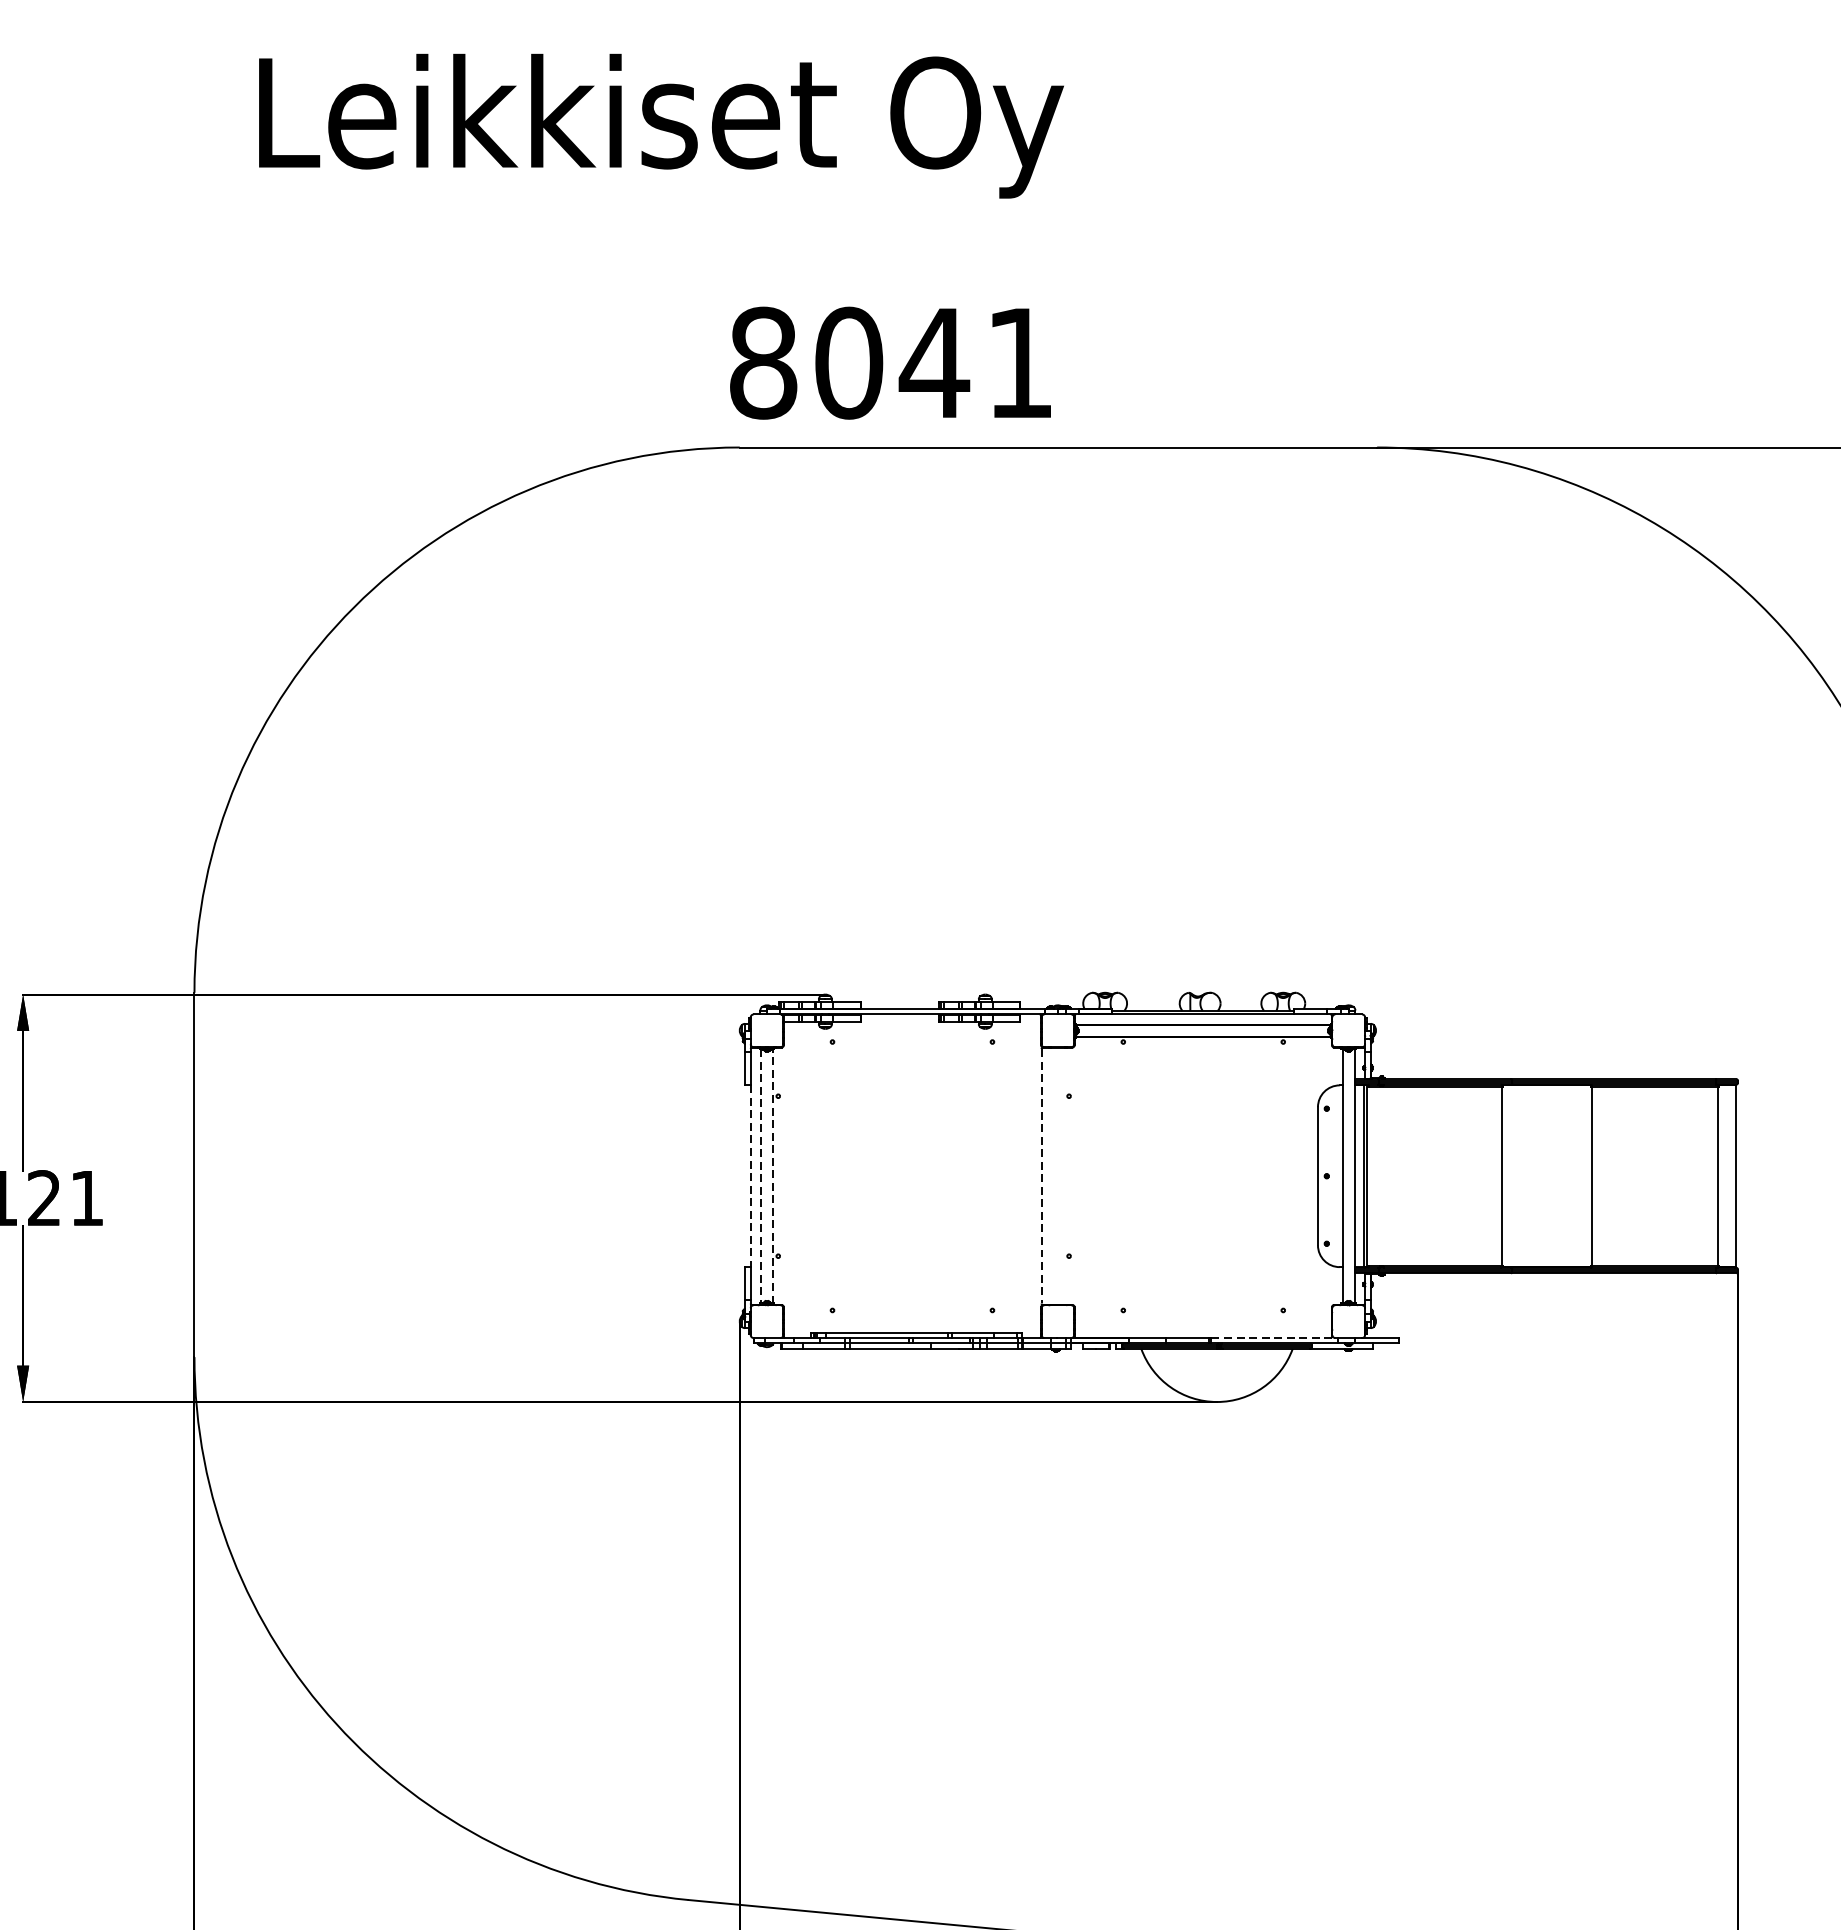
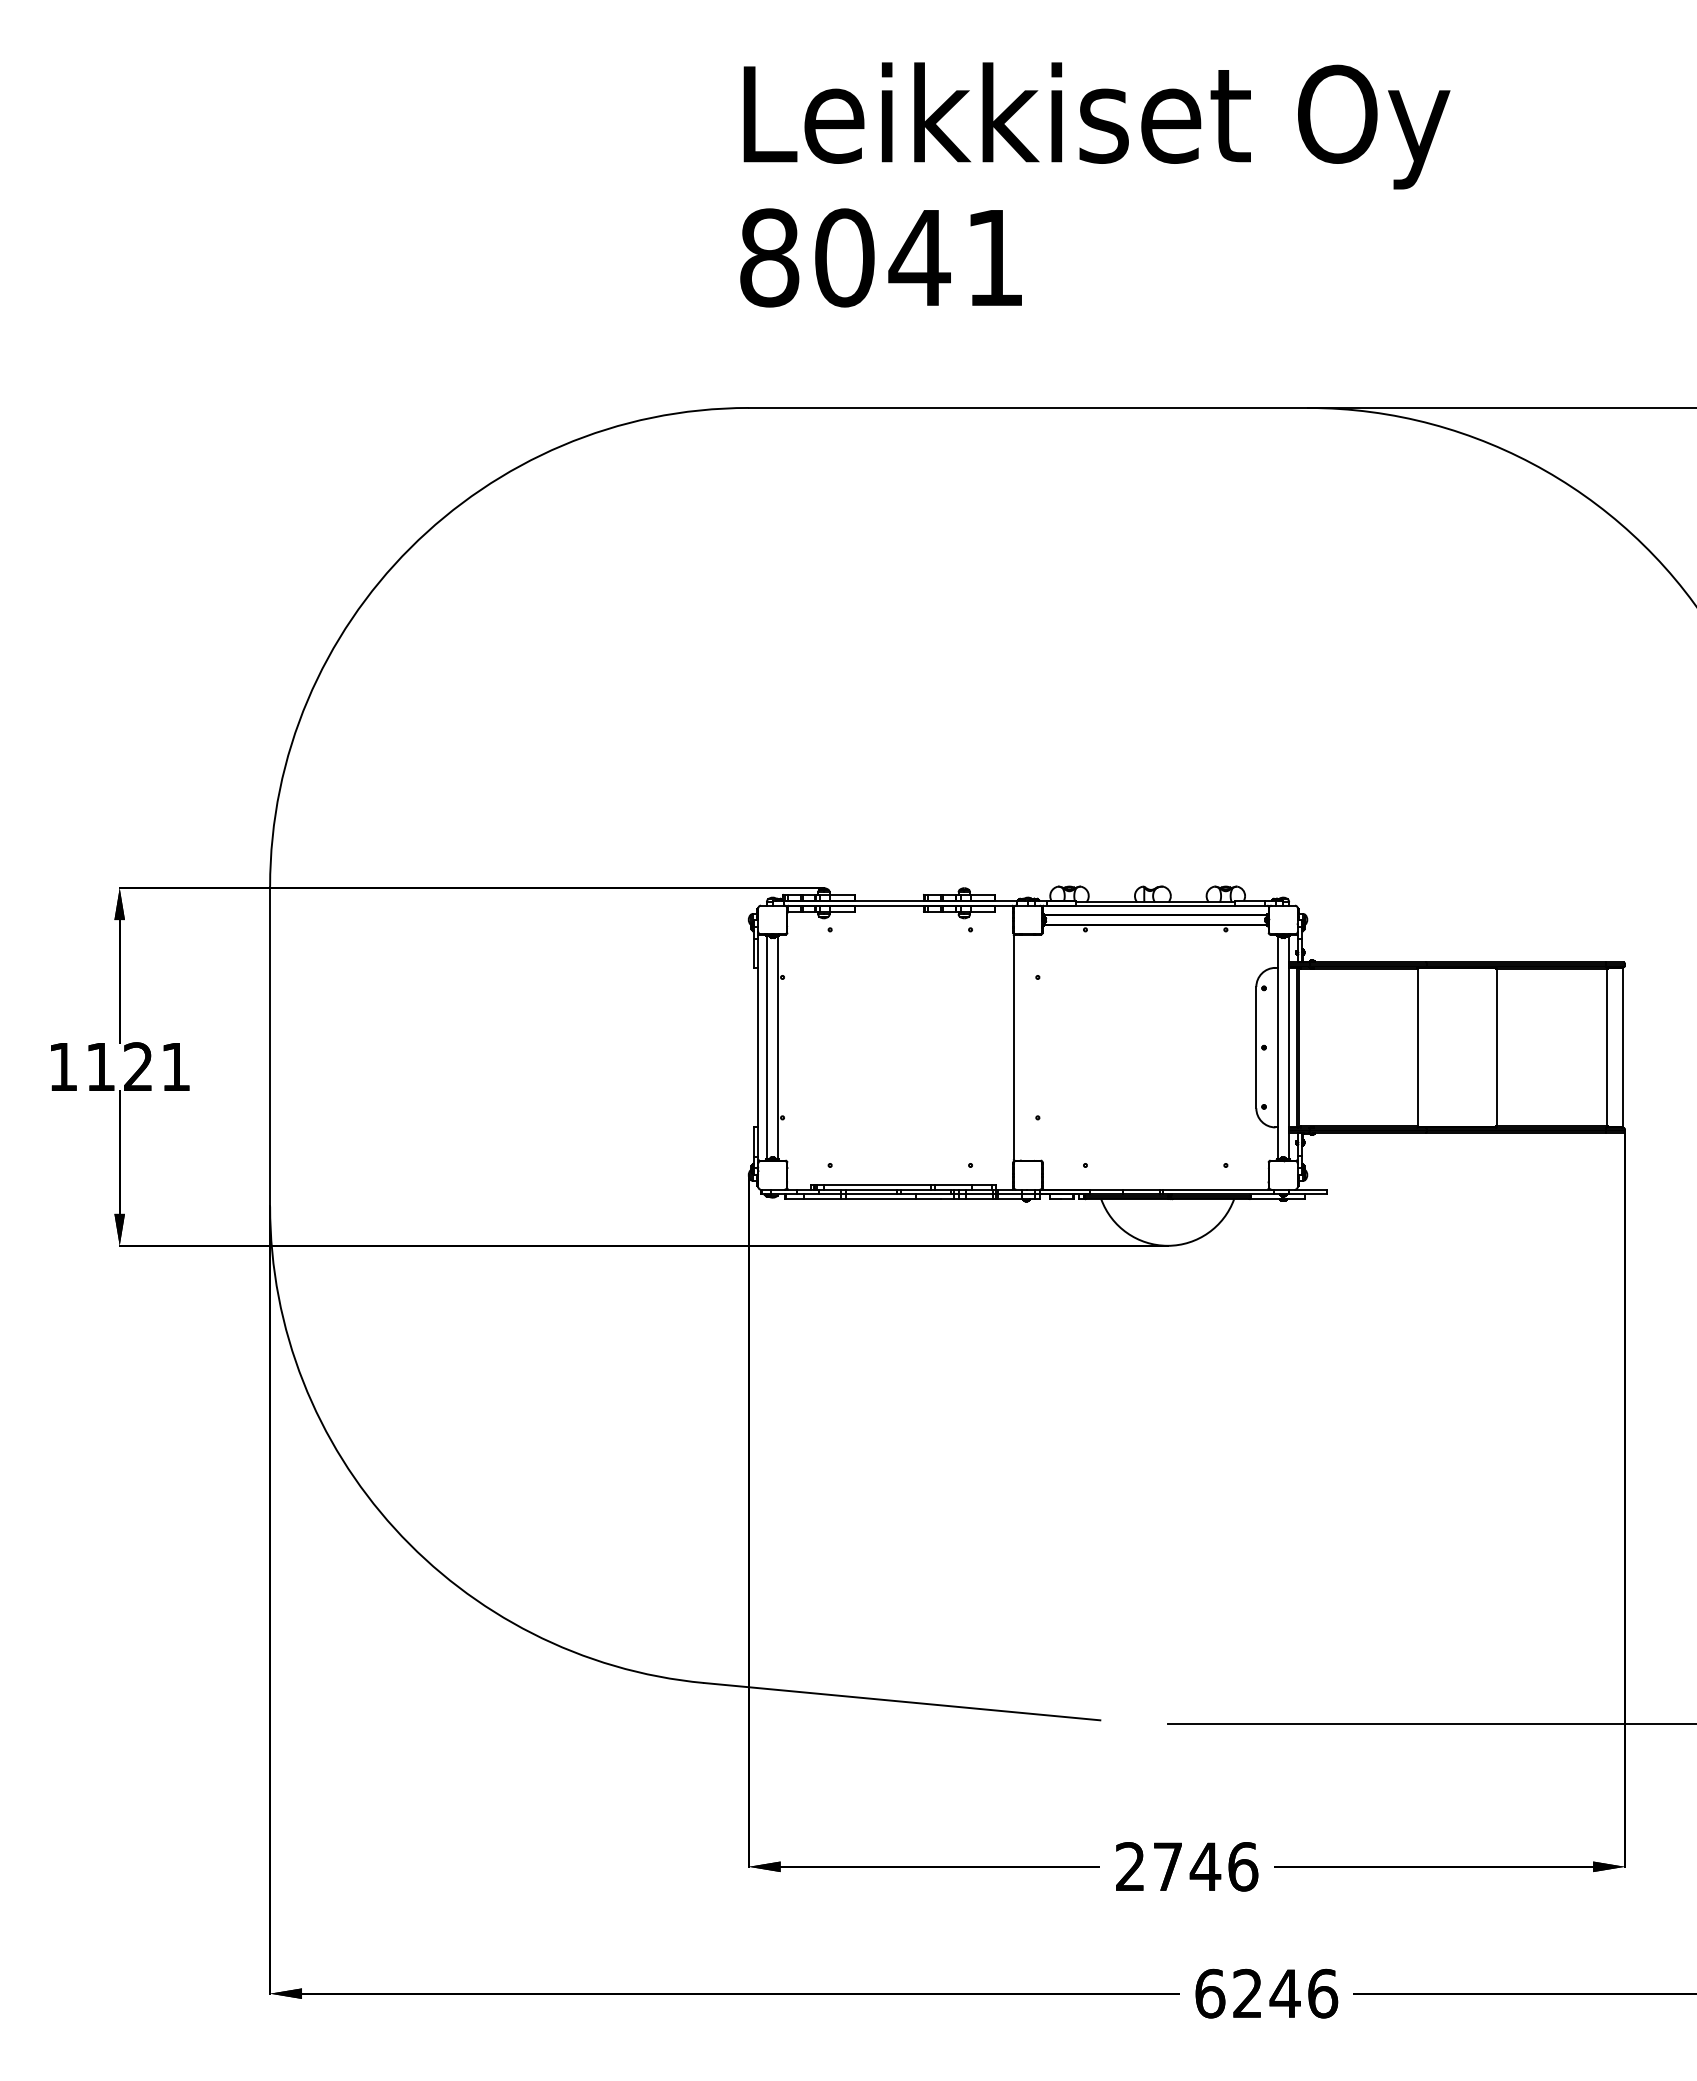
text: (660, 125) -> (1096, 125), moved
text: (889, 362) -> (880, 257), moved
line: (750, 1176) -> (758, 1047), dashed -> solid
line: (761, 1176) -> (767, 1047), dashed -> solid
line: (773, 1176) -> (778, 1047), dashed -> solid
line: (1041, 1176) -> (1013, 1047), dashed -> solid
line: (1273, 1337) -> (1217, 1189), dashed -> solid

